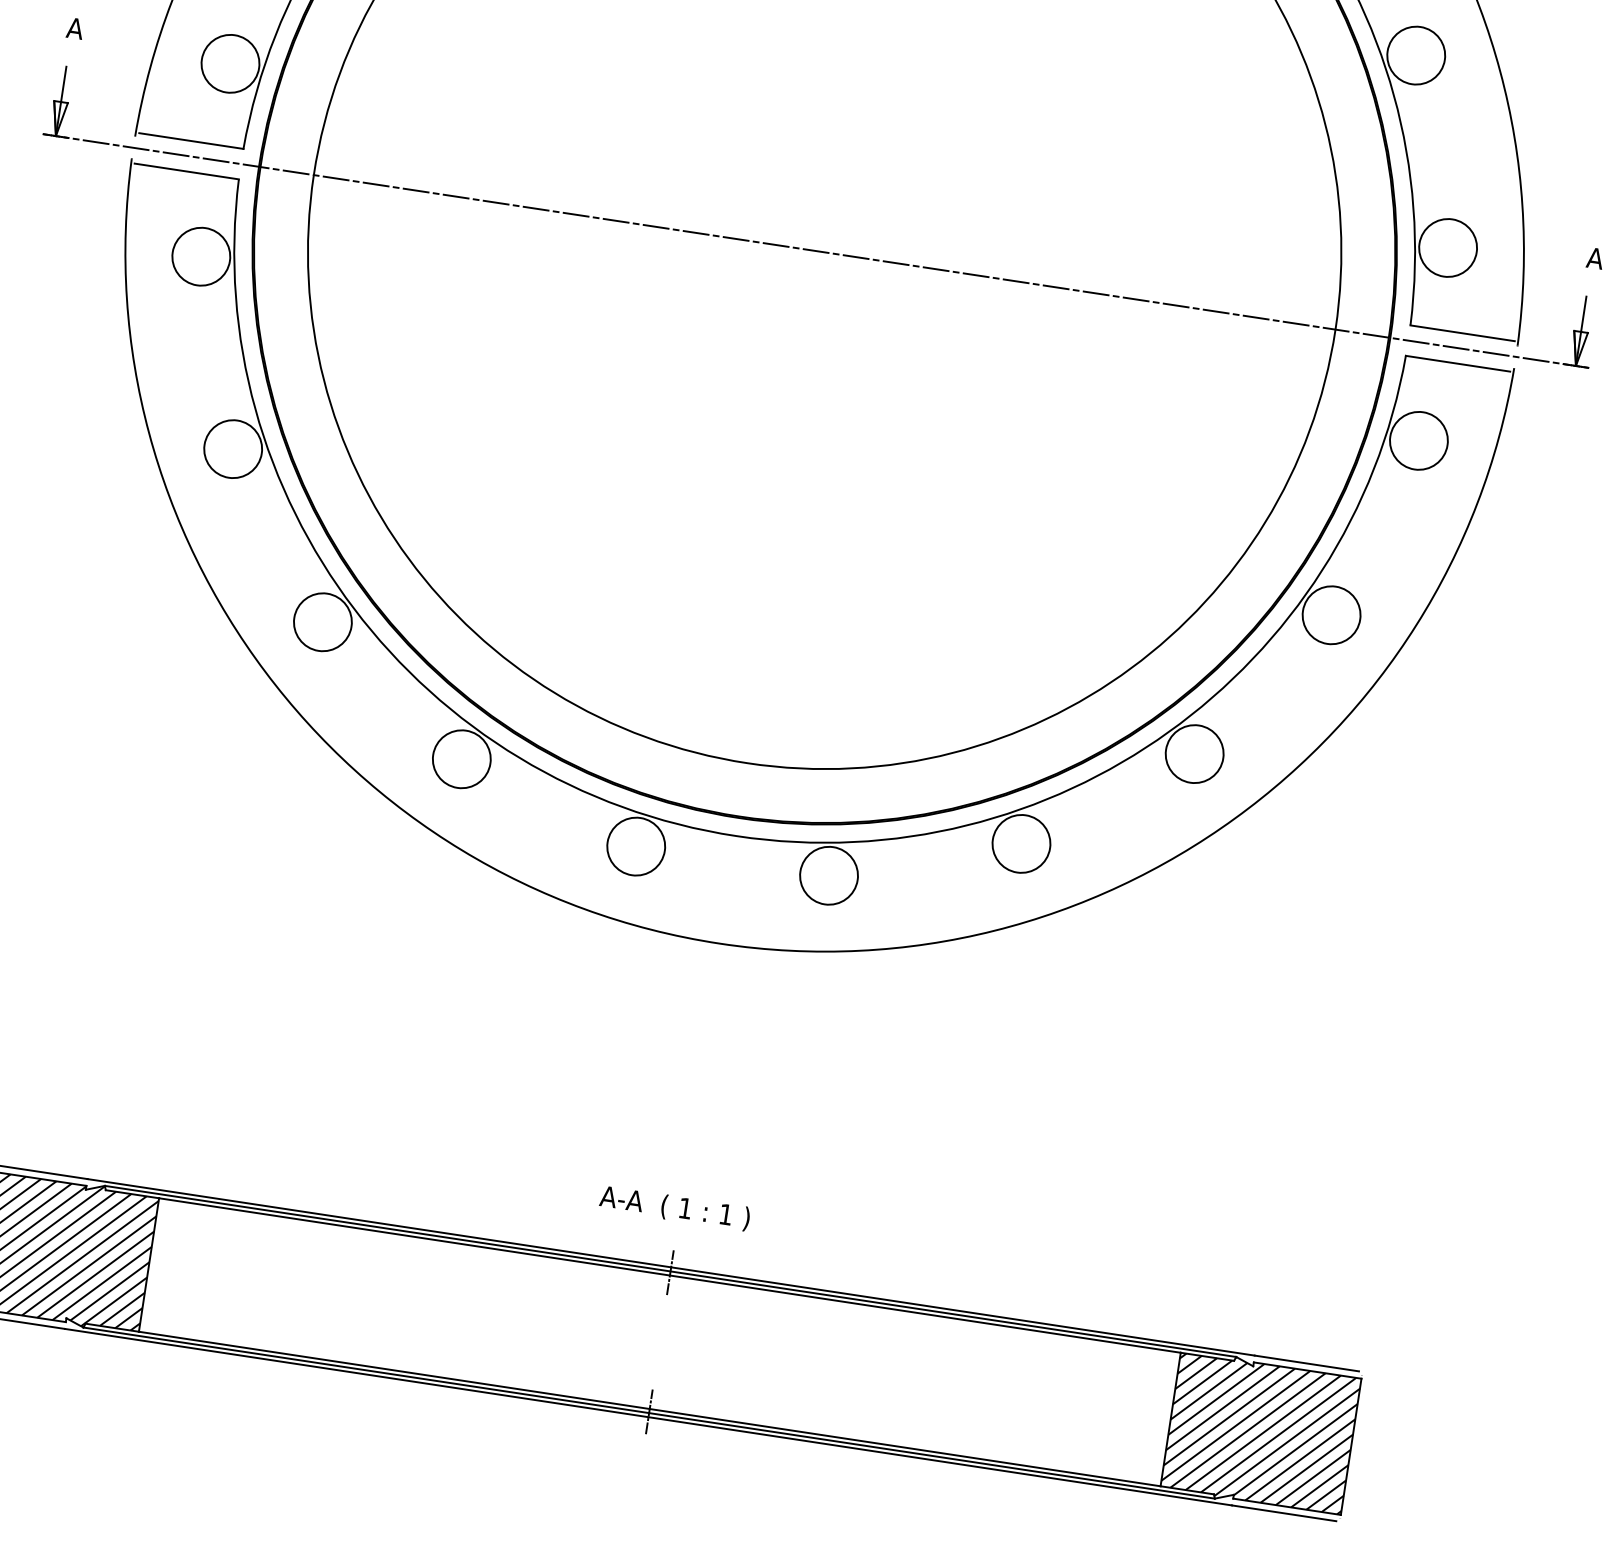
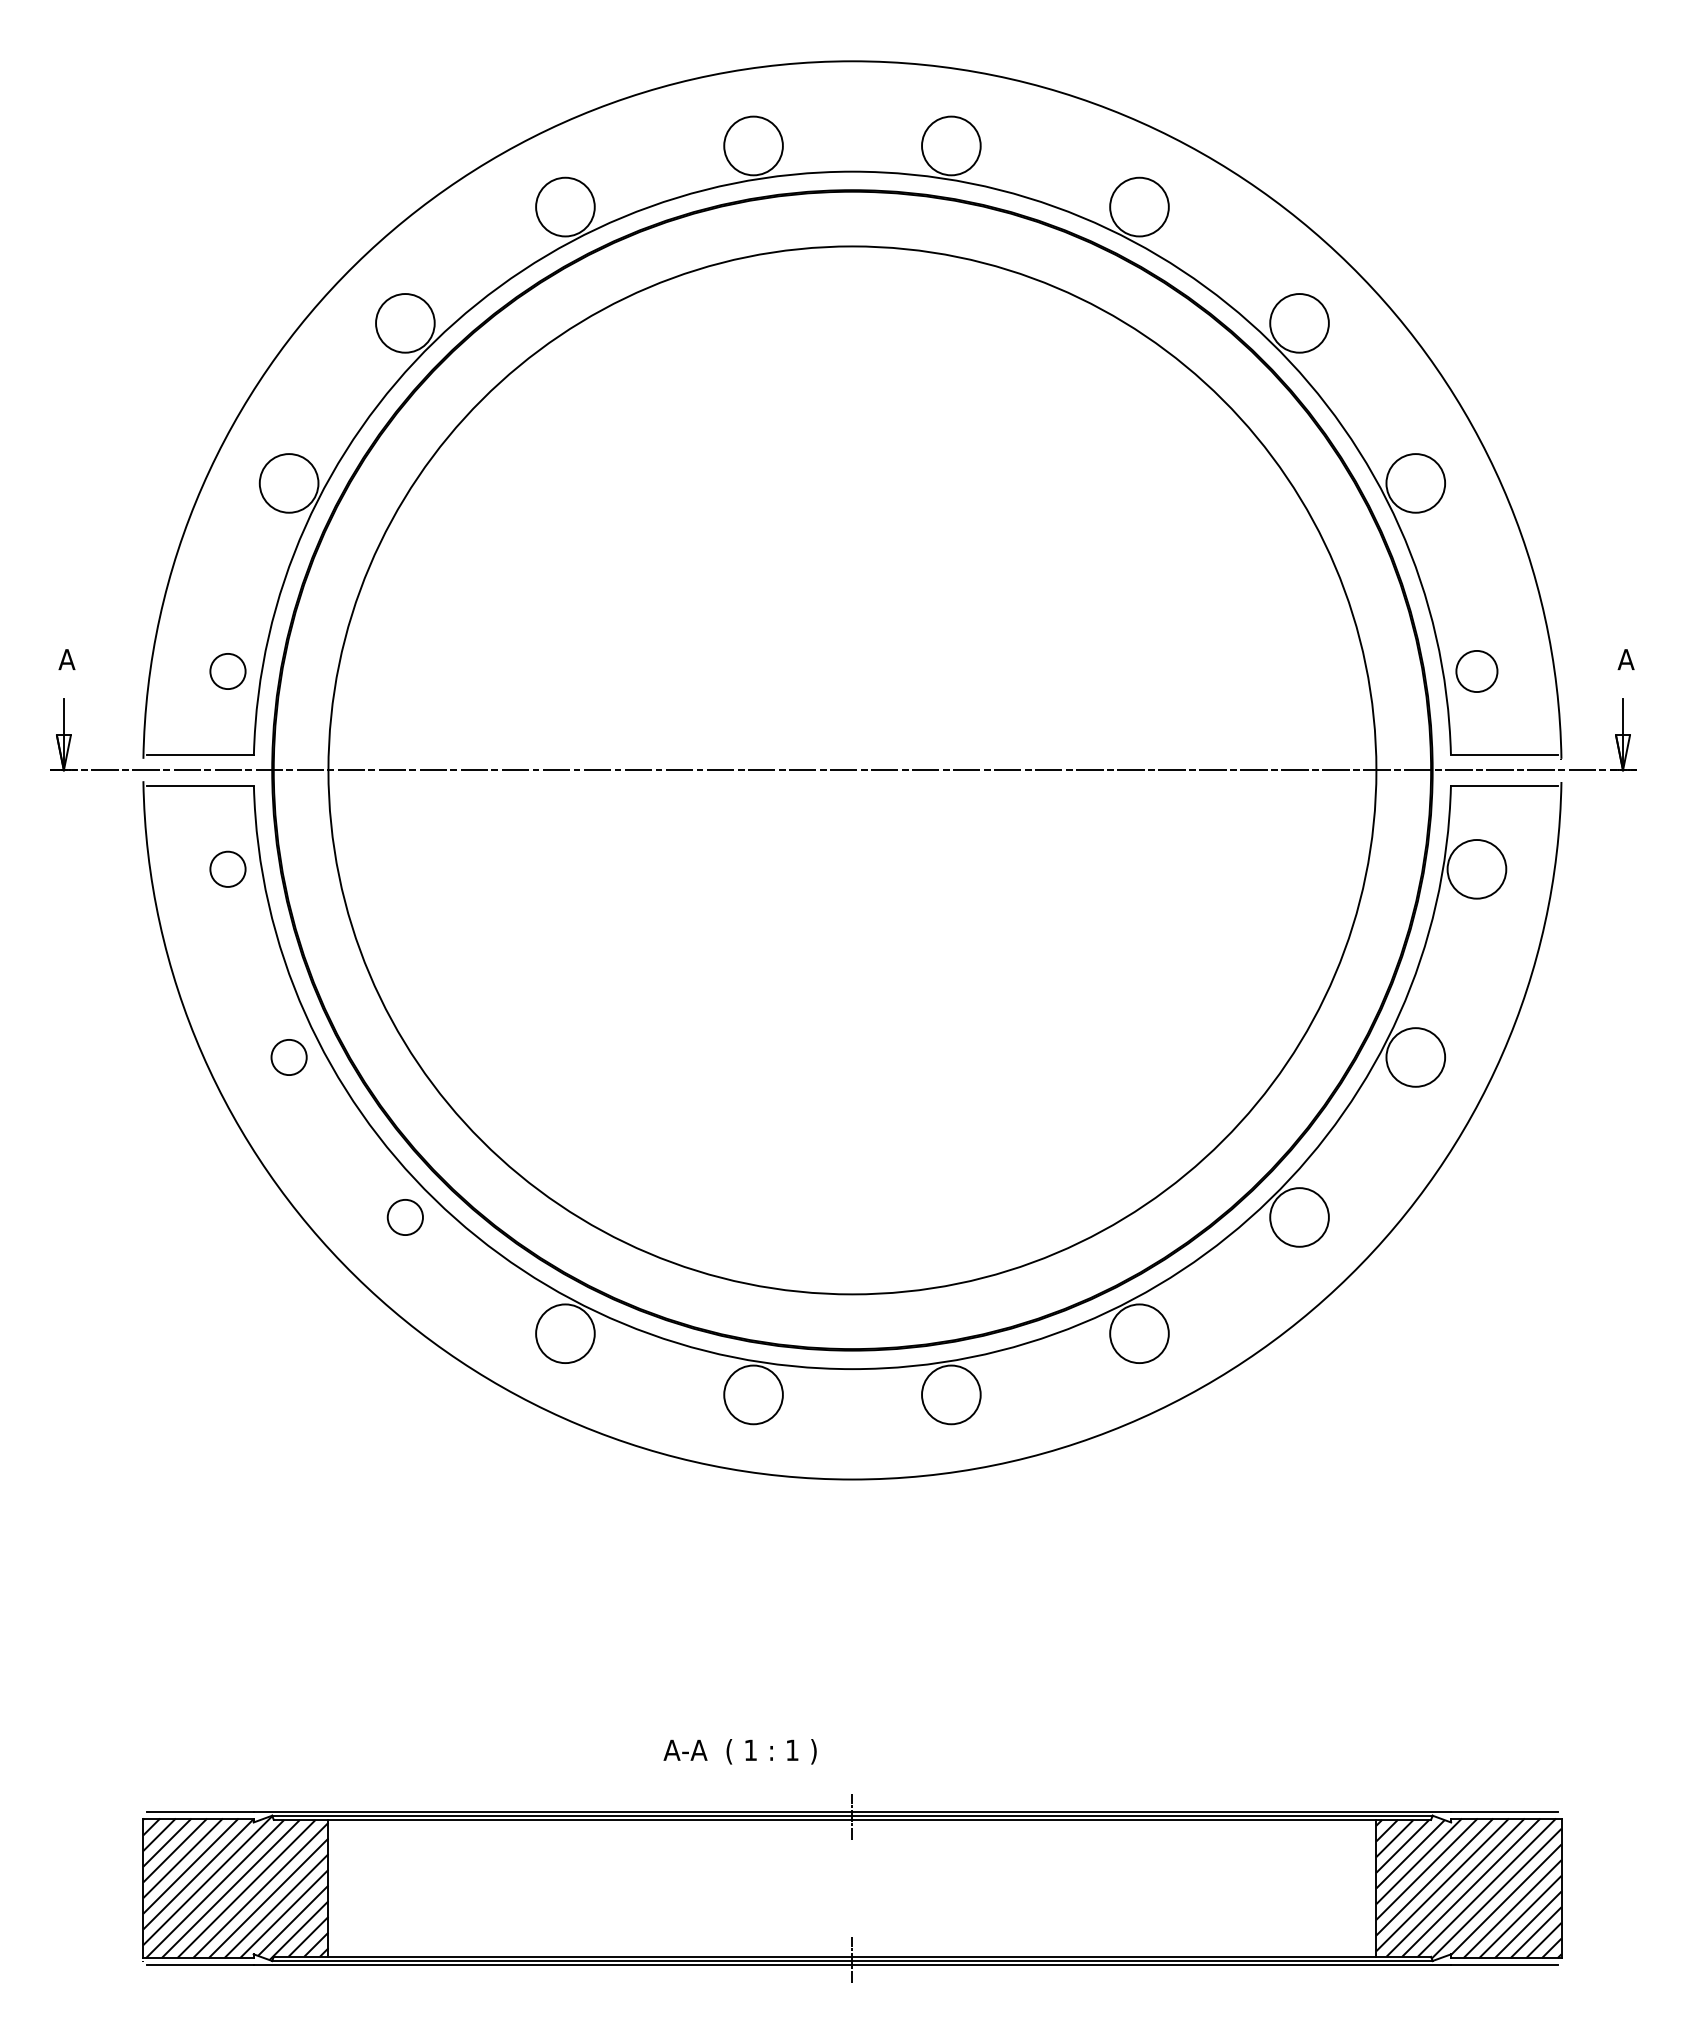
circle: (230, 63) -> (227, 671), size x0.6
circle: (1447, 247) -> (1476, 671), size x0.7
circle: (200, 256) -> (227, 869), size x0.6
circle: (232, 449) -> (288, 1057), size x0.6
circle: (323, 622) -> (405, 1217), size x0.6
text: (674, 1207) -> (739, 1751), moved

